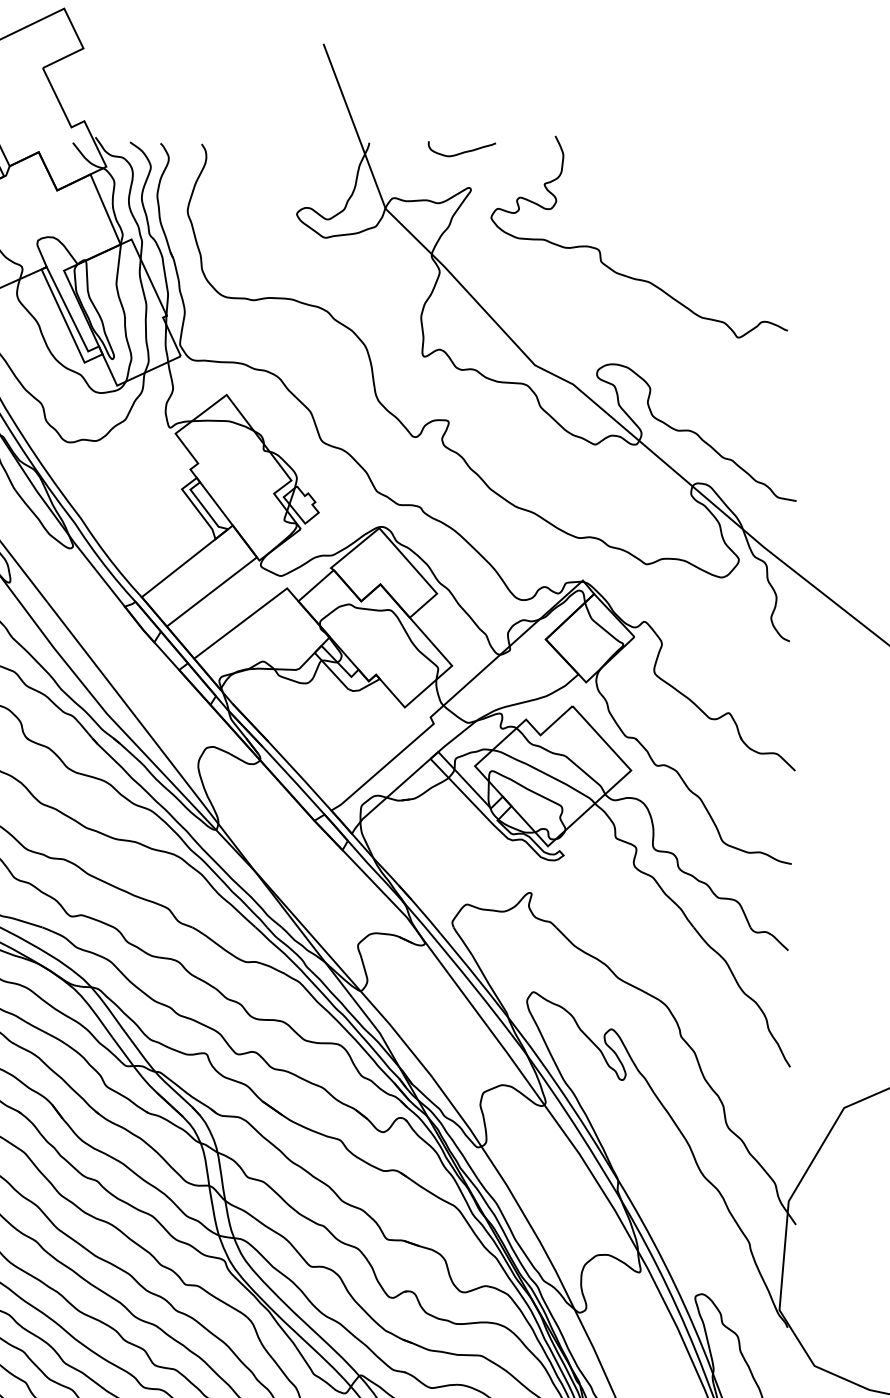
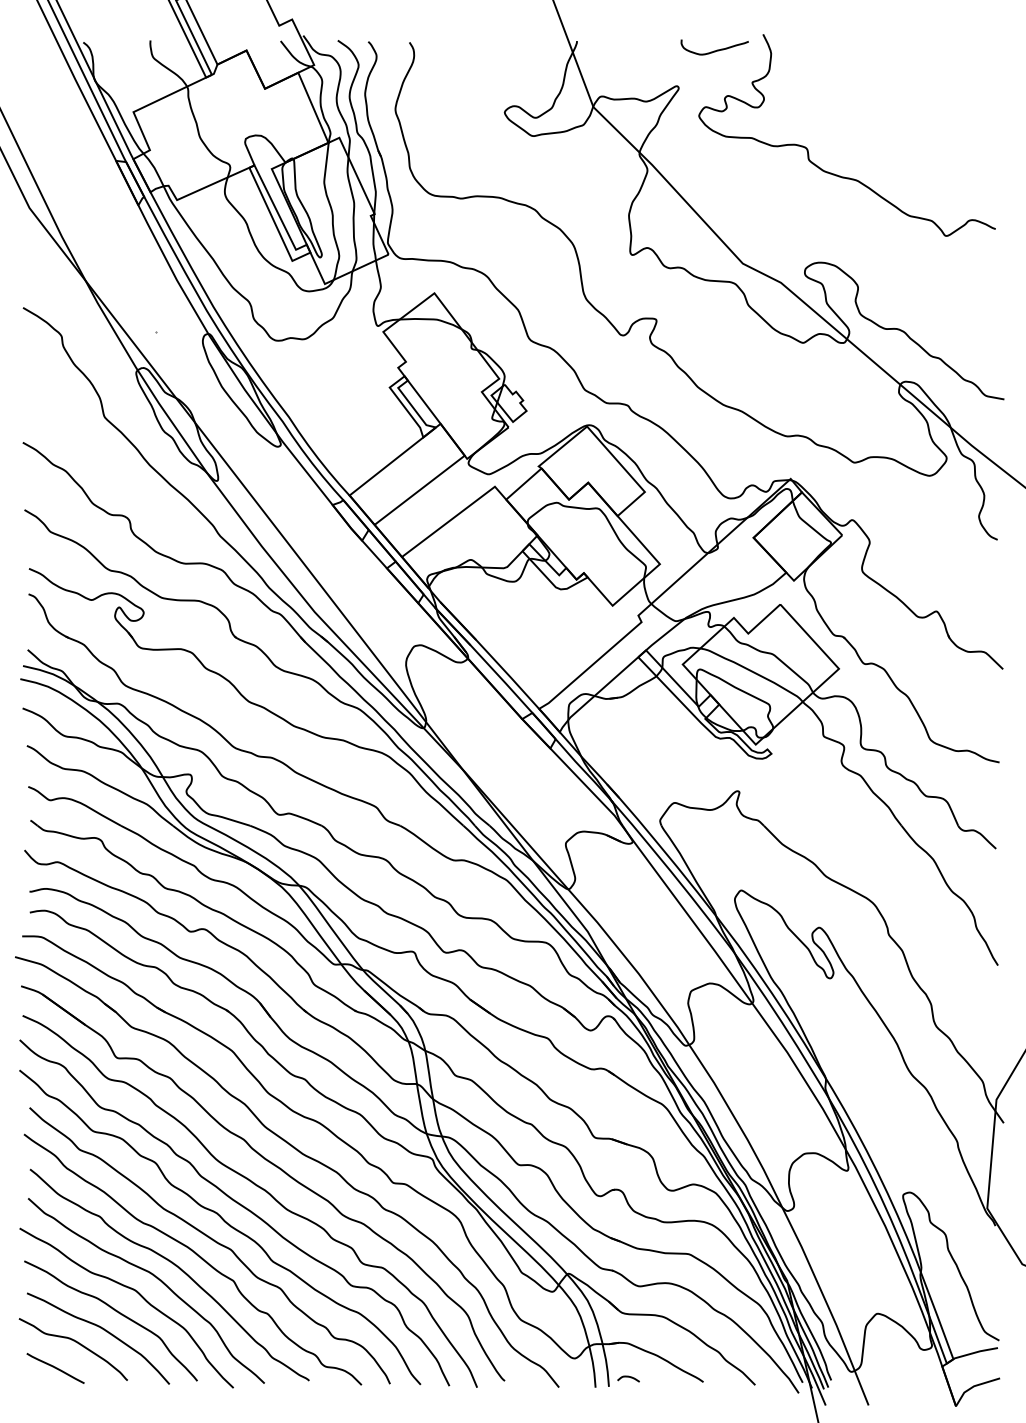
curve: (461, 152) -> (714, 50), moved

